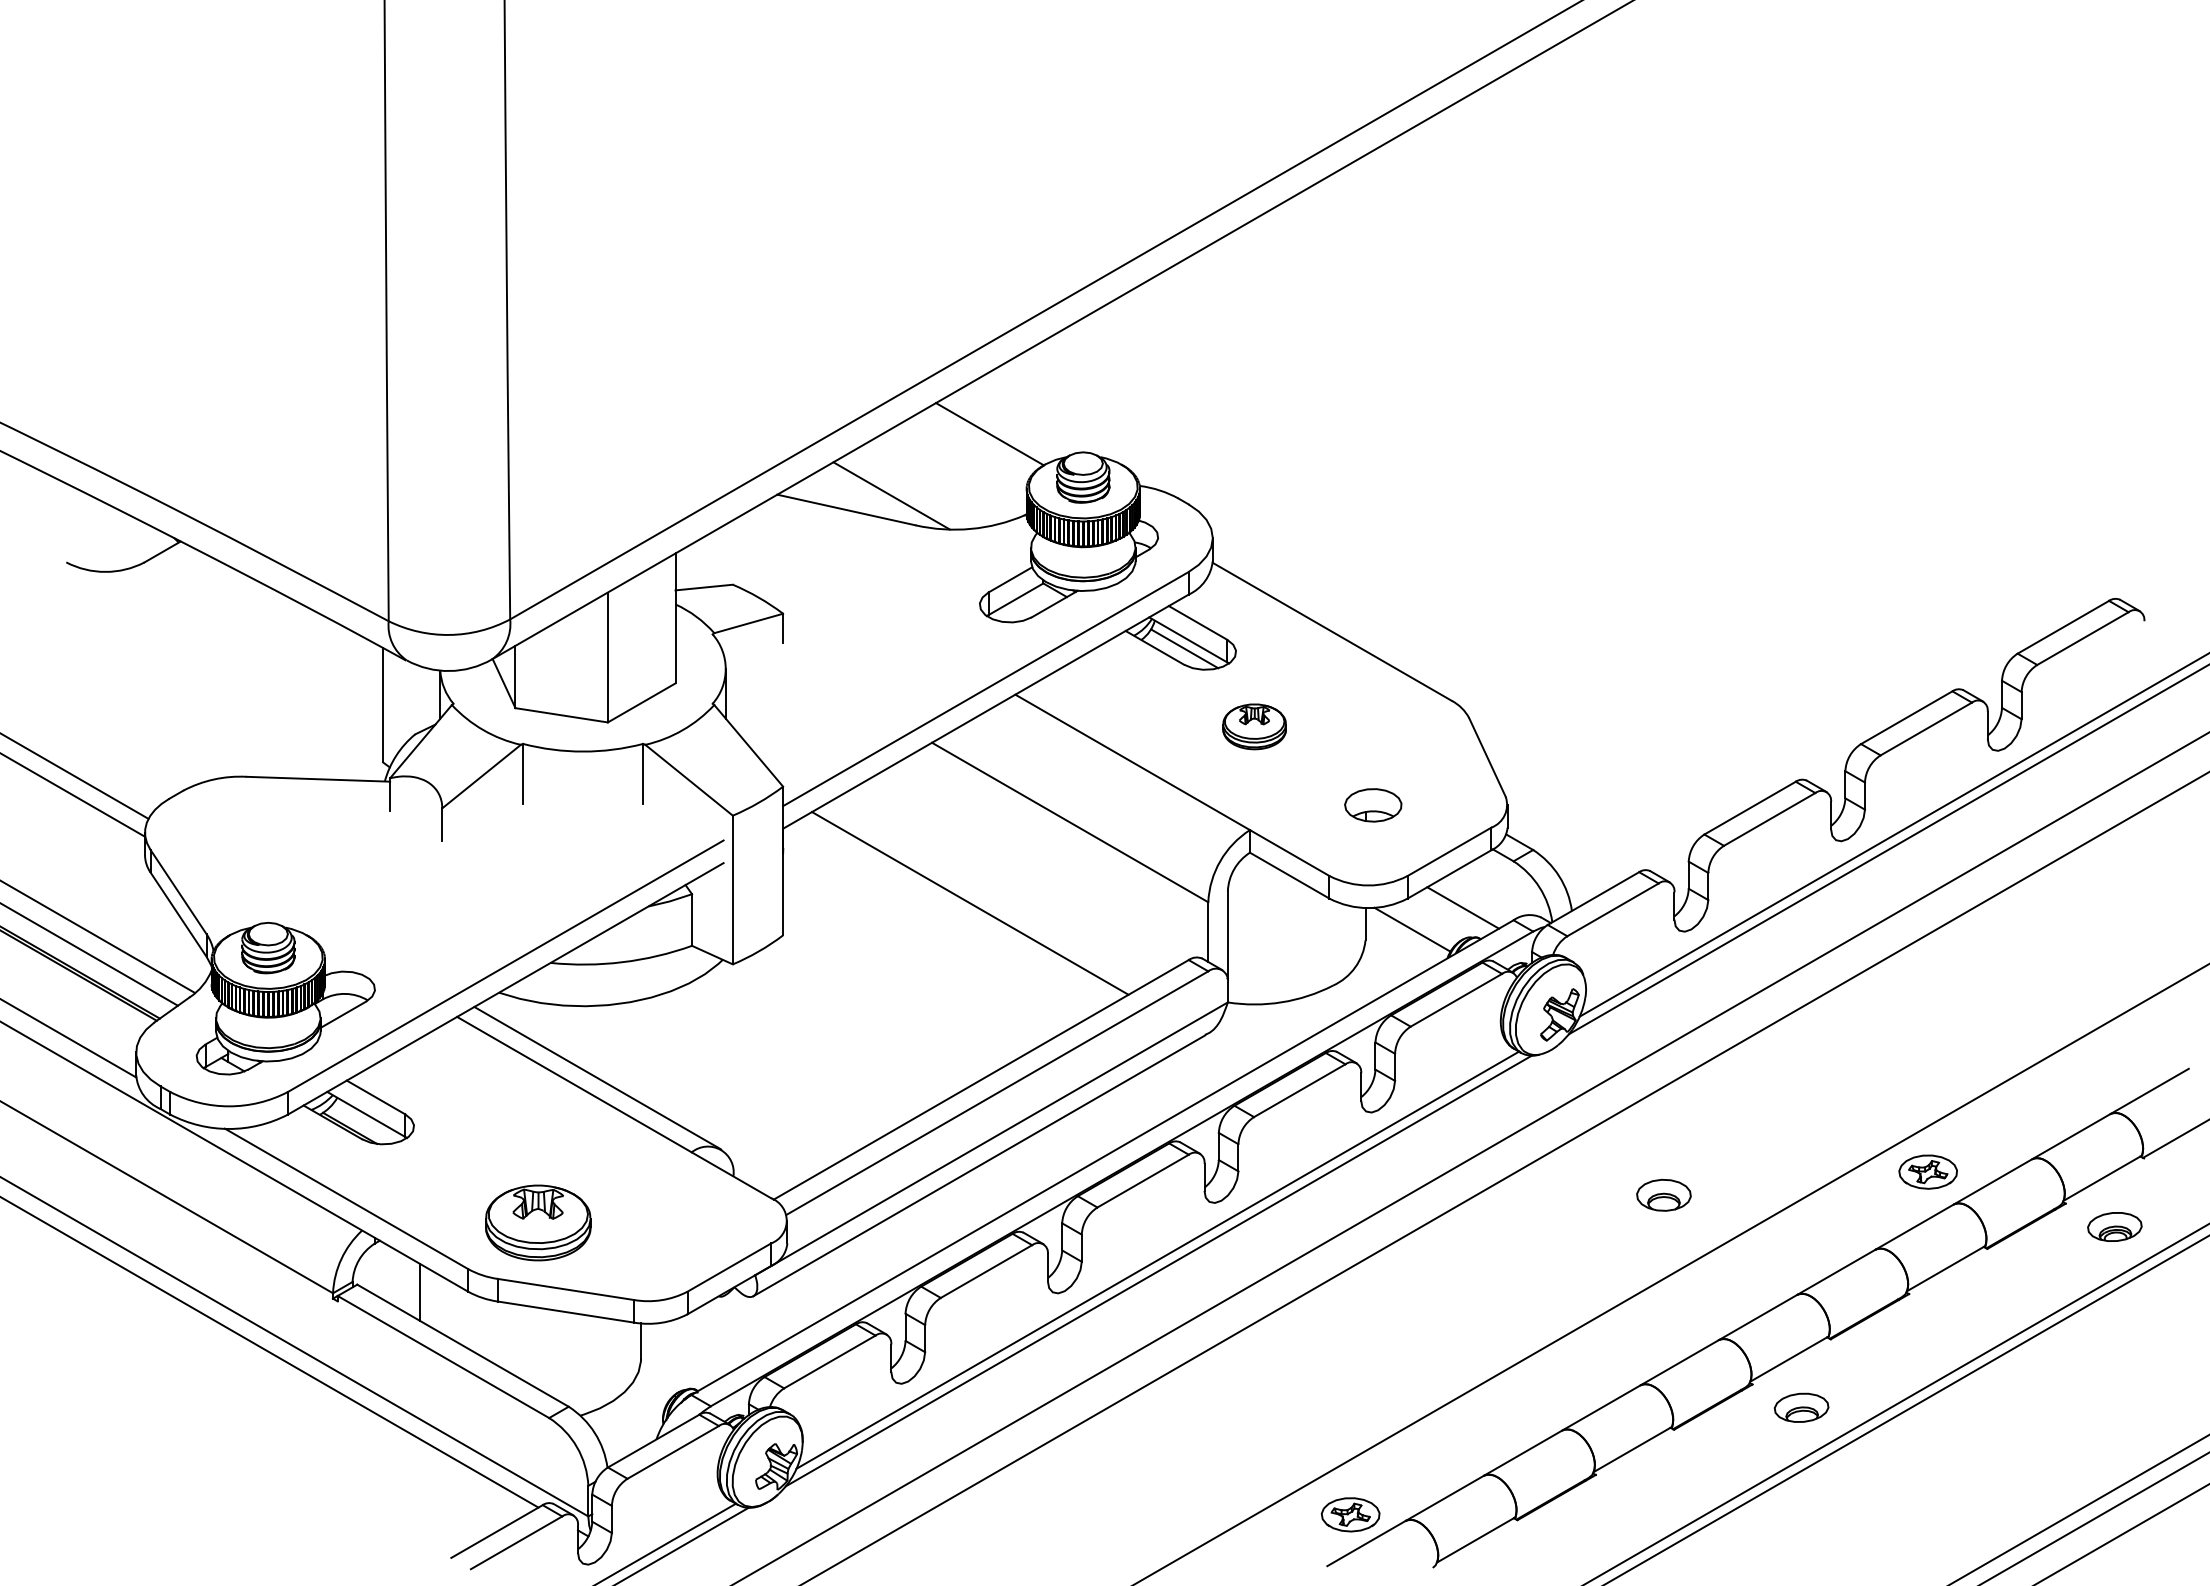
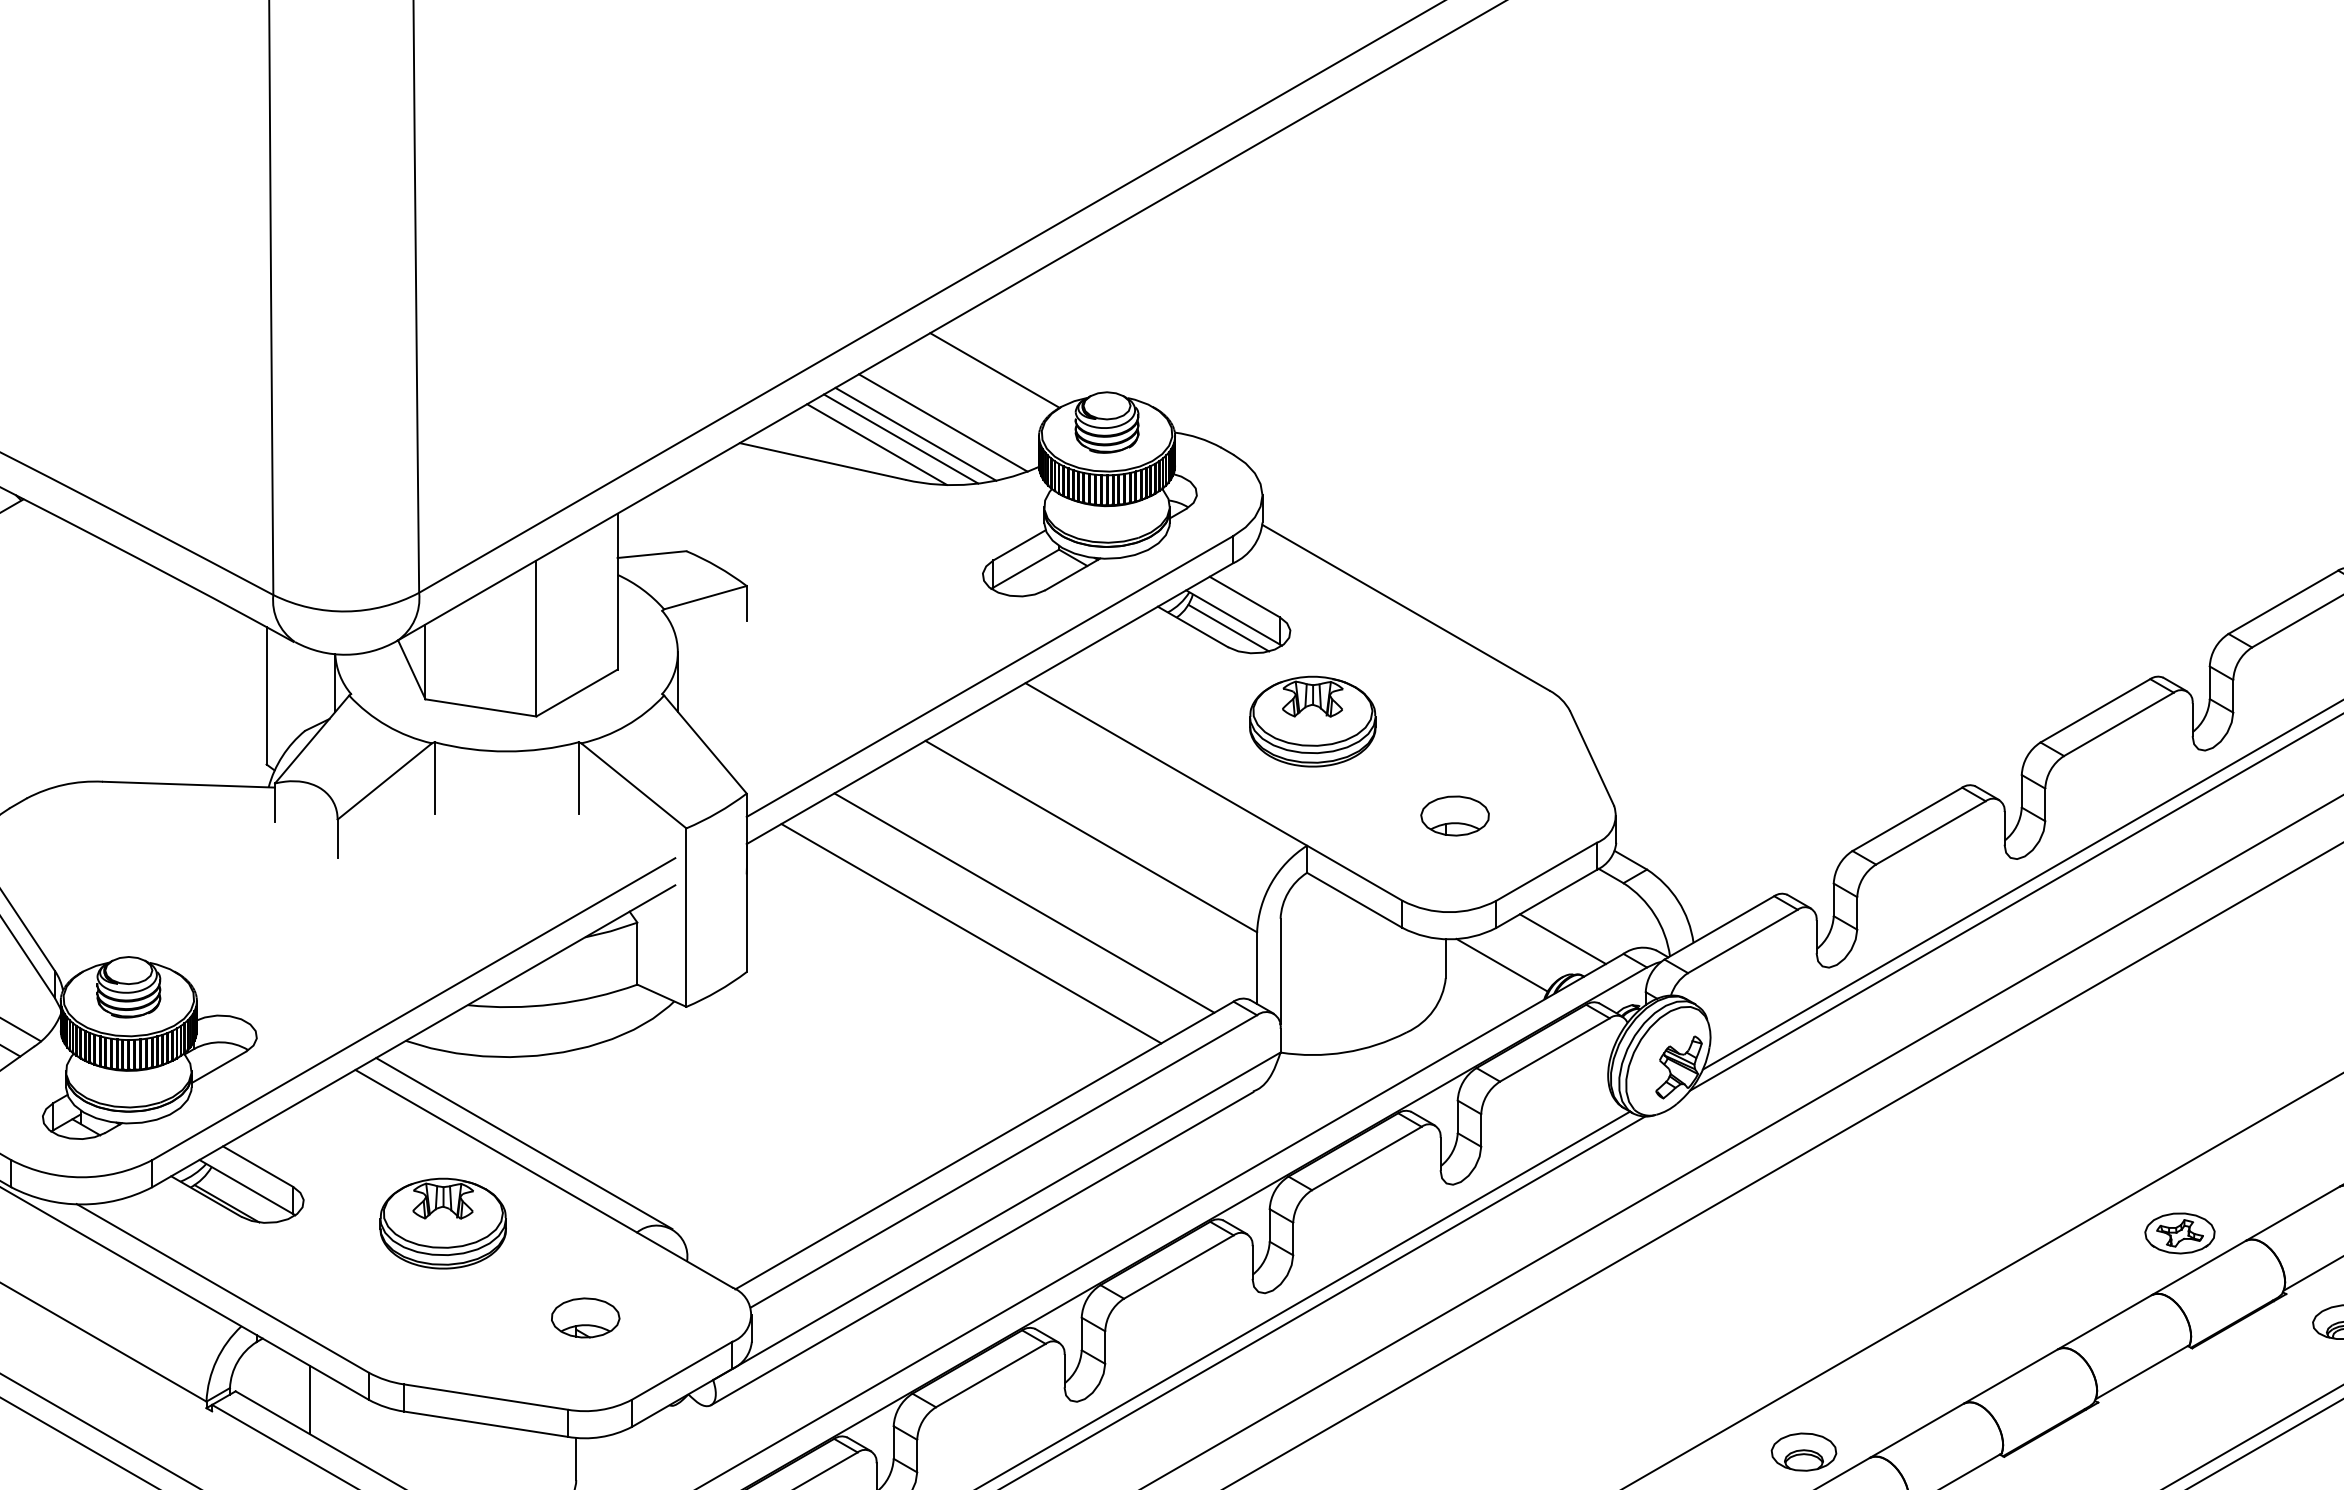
line: (946, 477) -> (942, 422), added
line: (924, 487) -> (916, 434), added
line: (911, 491) -> (900, 439), added
part: (1254, 726) -> (1312, 721), size x1.67
line: (1014, 877) -> (1024, 902), added
part: (1927, 1171) -> (2179, 1232), moved
part: (1663, 1194) -> (1803, 1451), moved
part: (538, 1222) -> (443, 1223), moved
part: (648, 1223) -> (585, 1317), added

